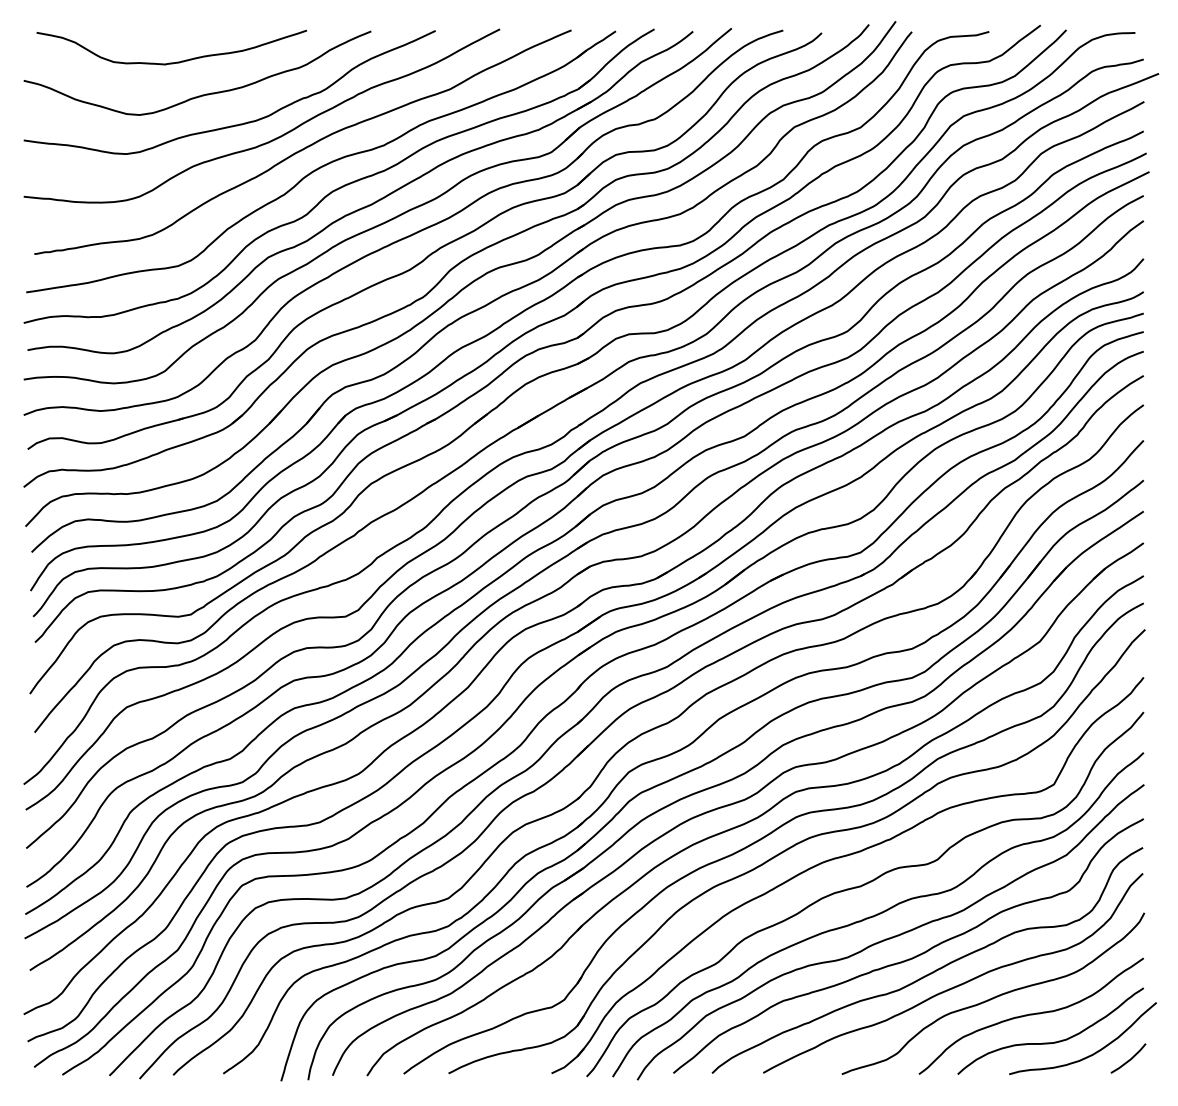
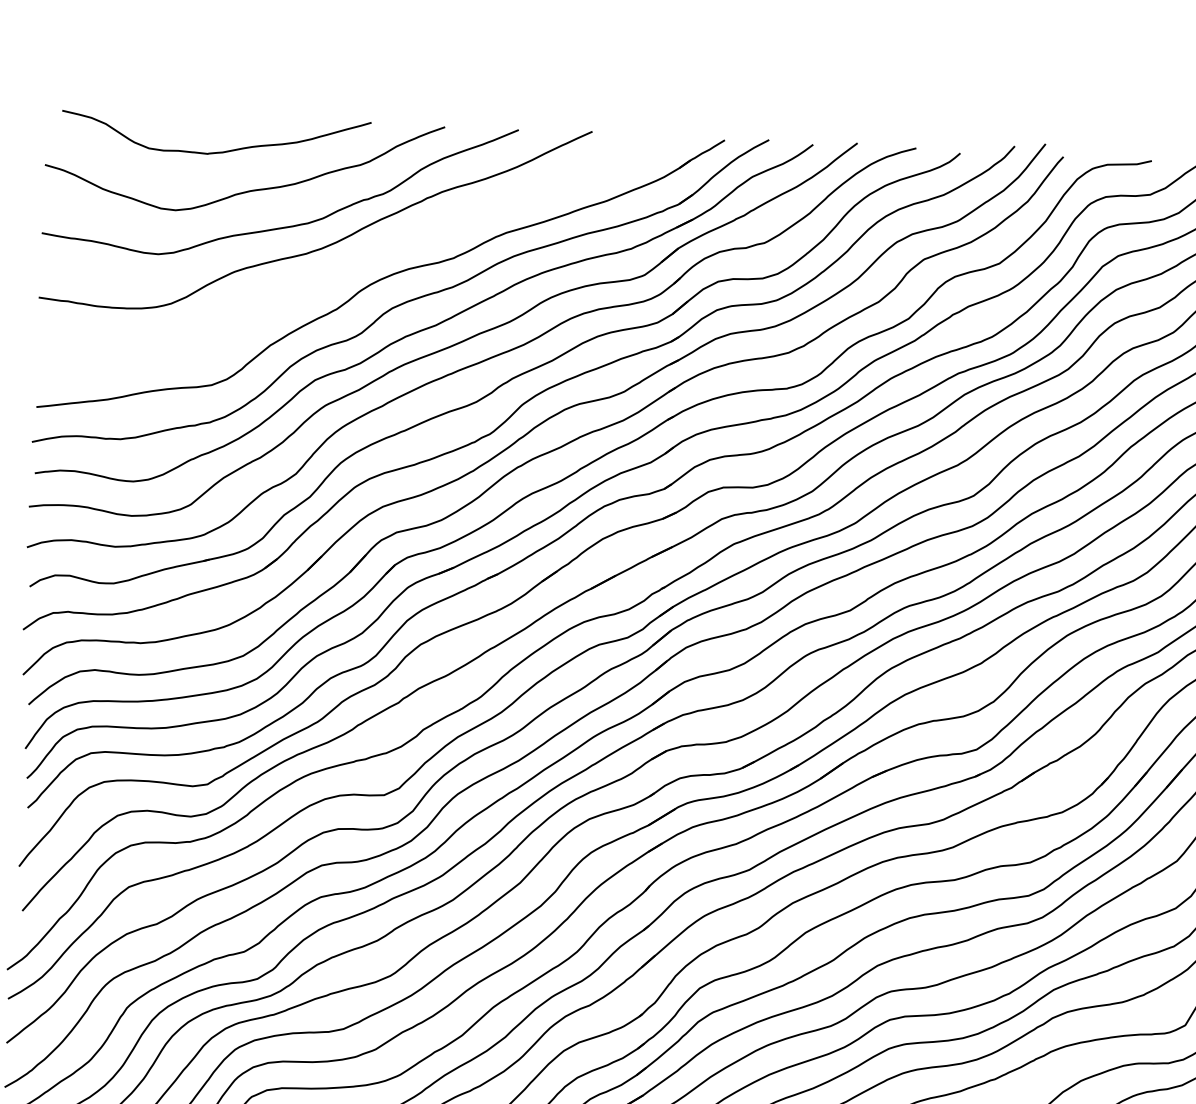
curve: (304, 147) -> (362, 256), removed

